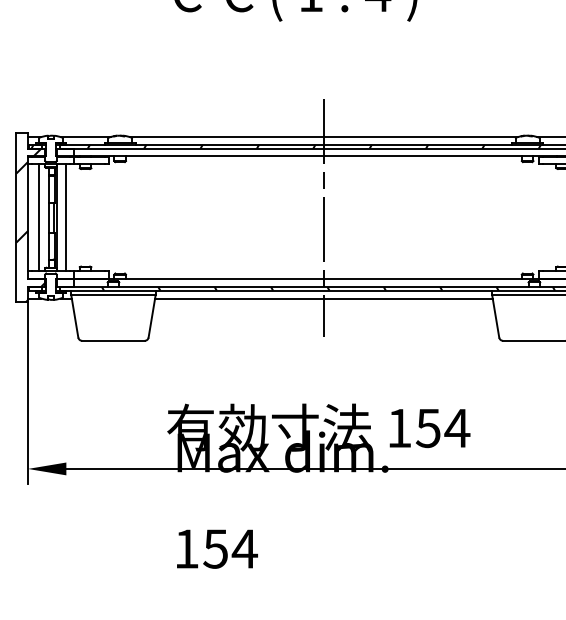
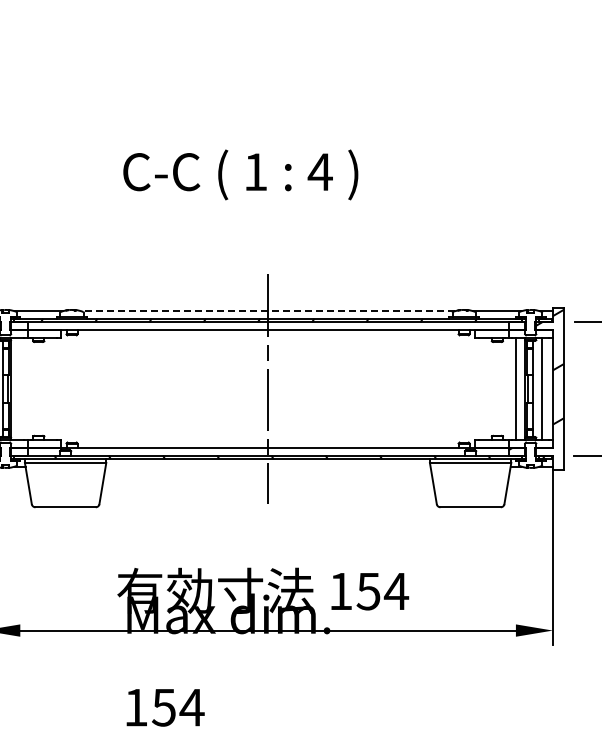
line: (324, 137) -> (268, 311), solid -> dashed
line: (66, 217) -> (20, 388), removed
line: (323, 298) -> (267, 466), removed

